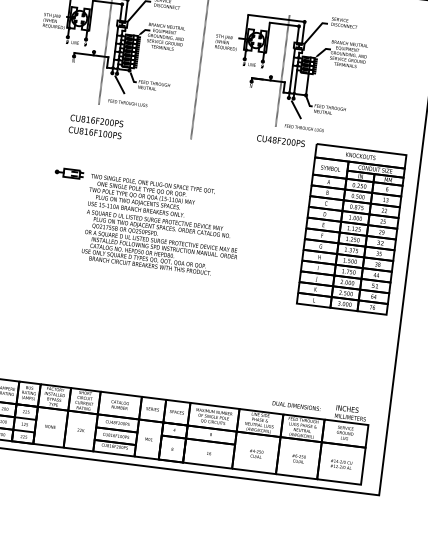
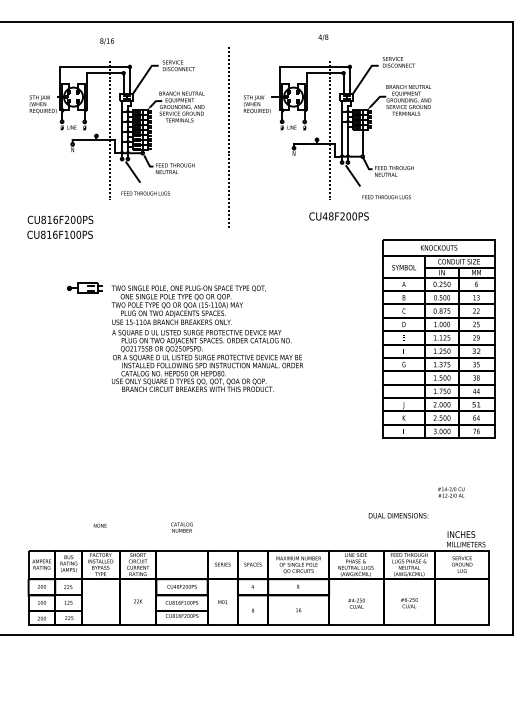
text: (96, 126) -> (60, 226), moved
text: (304, 128) -> (386, 197), moved
part: (351, 229) -> (438, 338), moved
text: (119, 405) -> (181, 527), moved
text: (296, 405) -> (398, 515), moved
text: (49, 426) -> (99, 525), moved
text: (341, 464) -> (451, 492), moved

